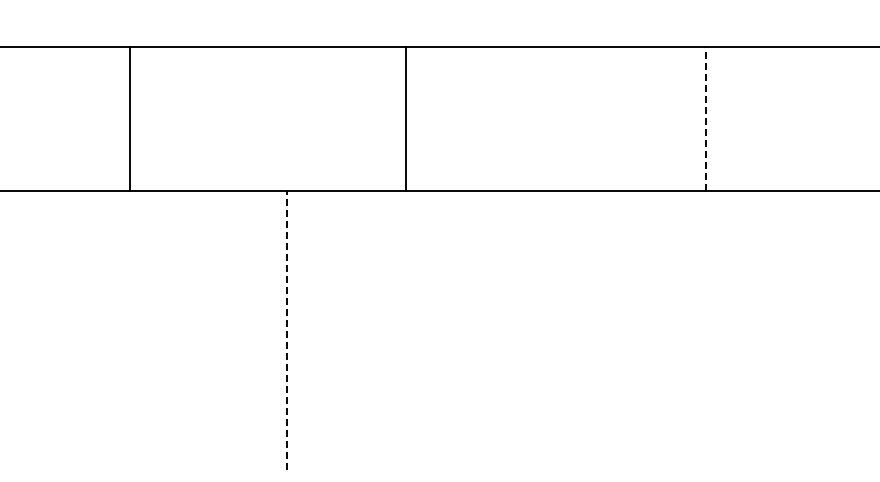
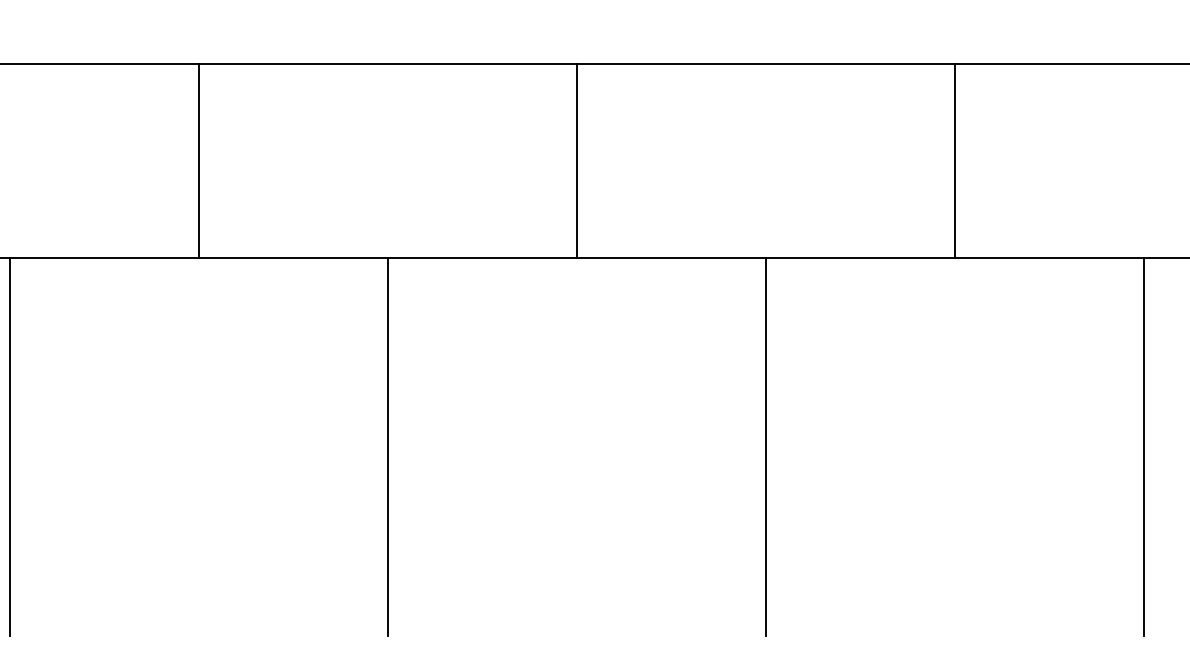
line: (130, 118) -> (199, 160), moved
line: (405, 118) -> (576, 160), moved
line: (706, 119) -> (955, 161), dashed -> solid
line: (7, 330) -> (10, 447), added
line: (286, 330) -> (387, 447), dashed -> solid
line: (566, 330) -> (766, 447), added
line: (845, 330) -> (1143, 447), added

